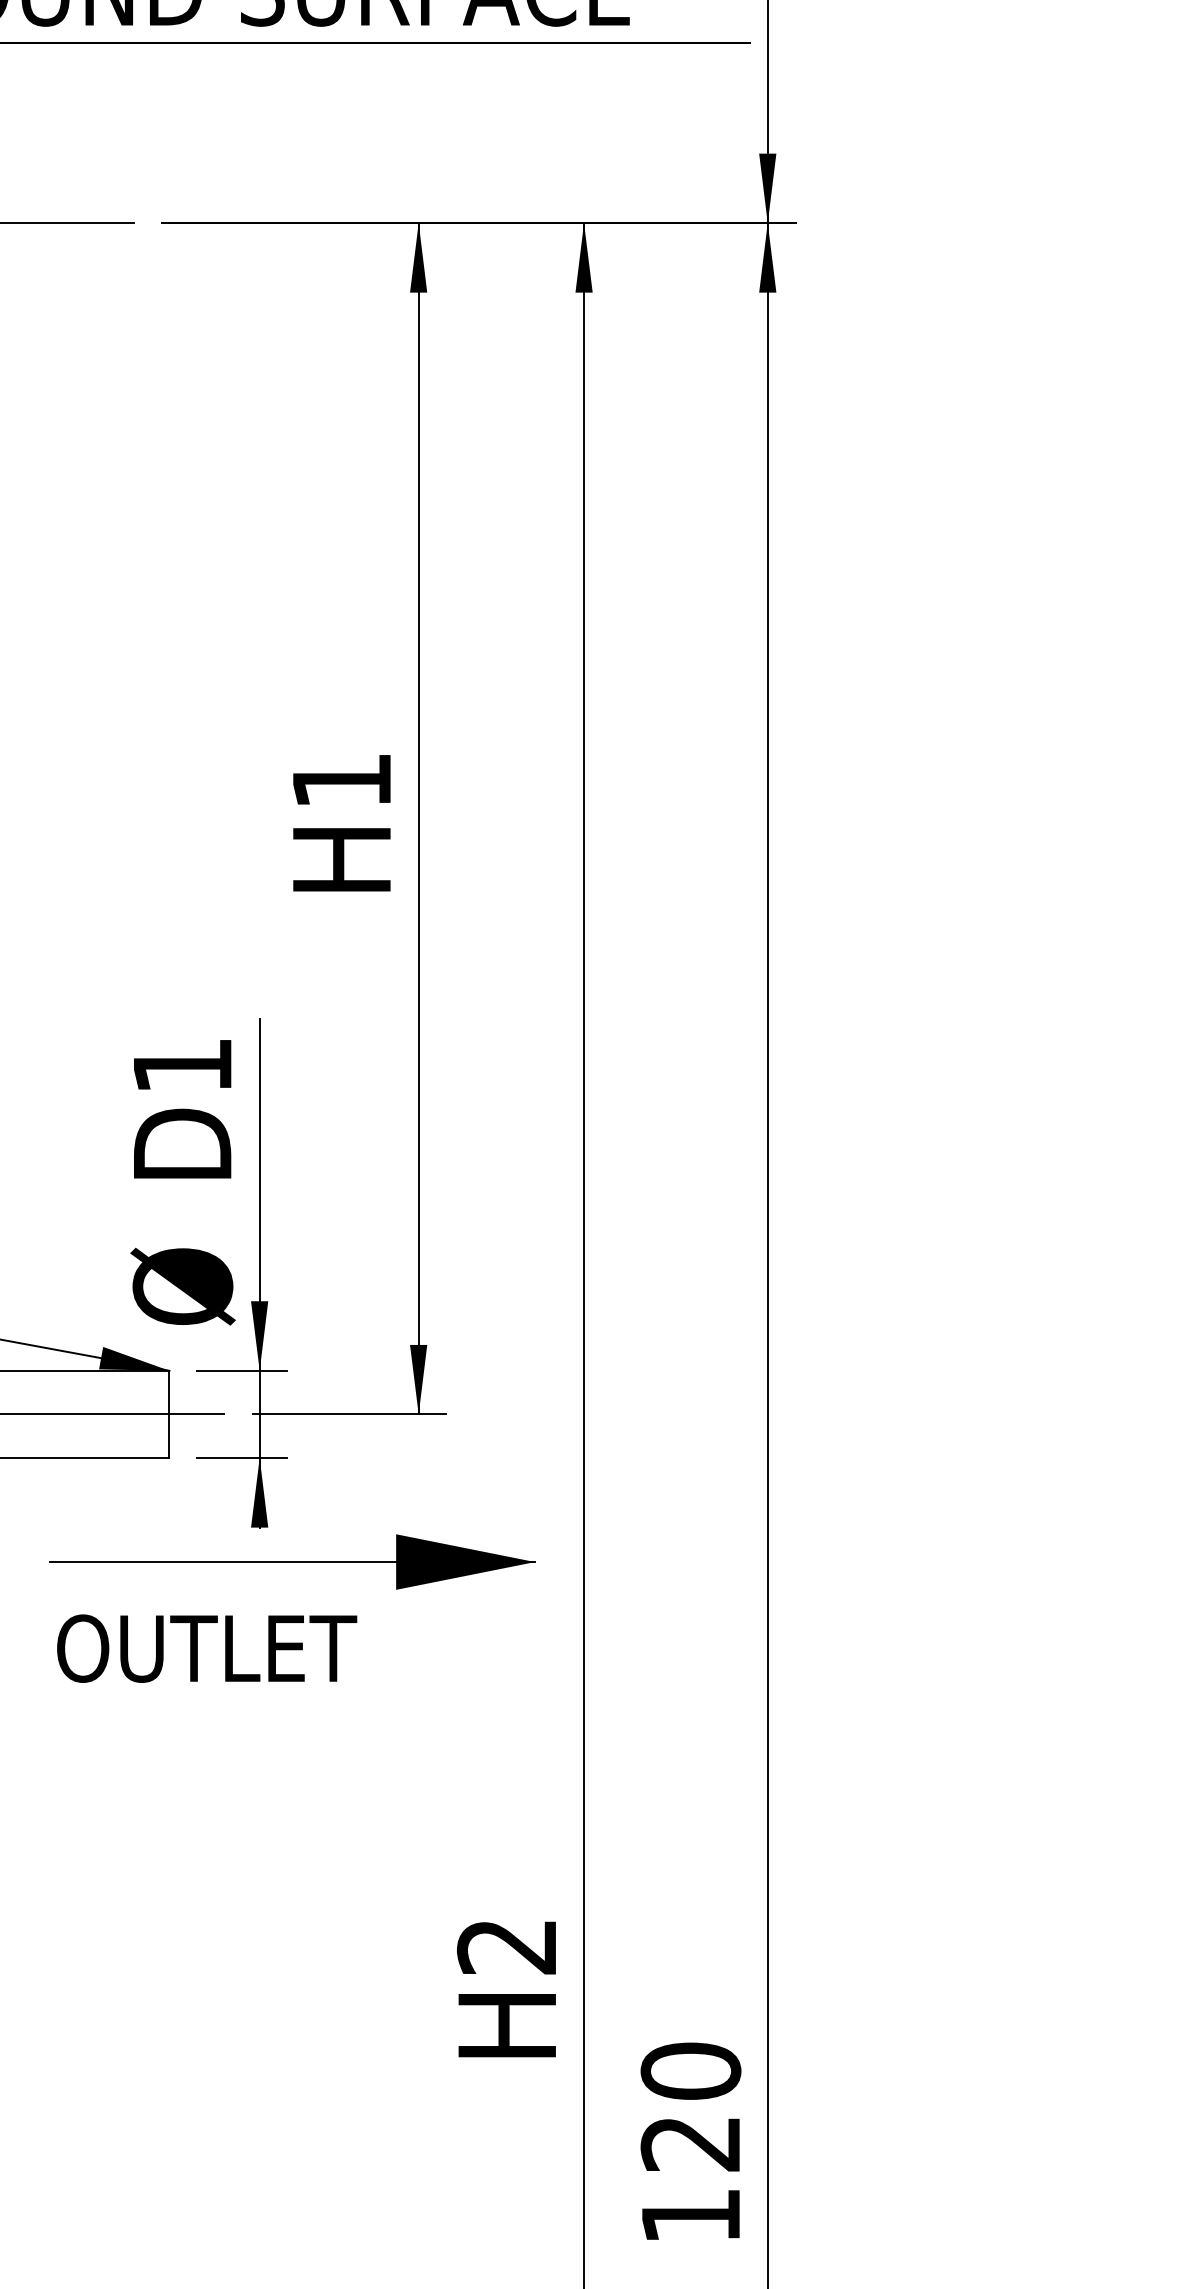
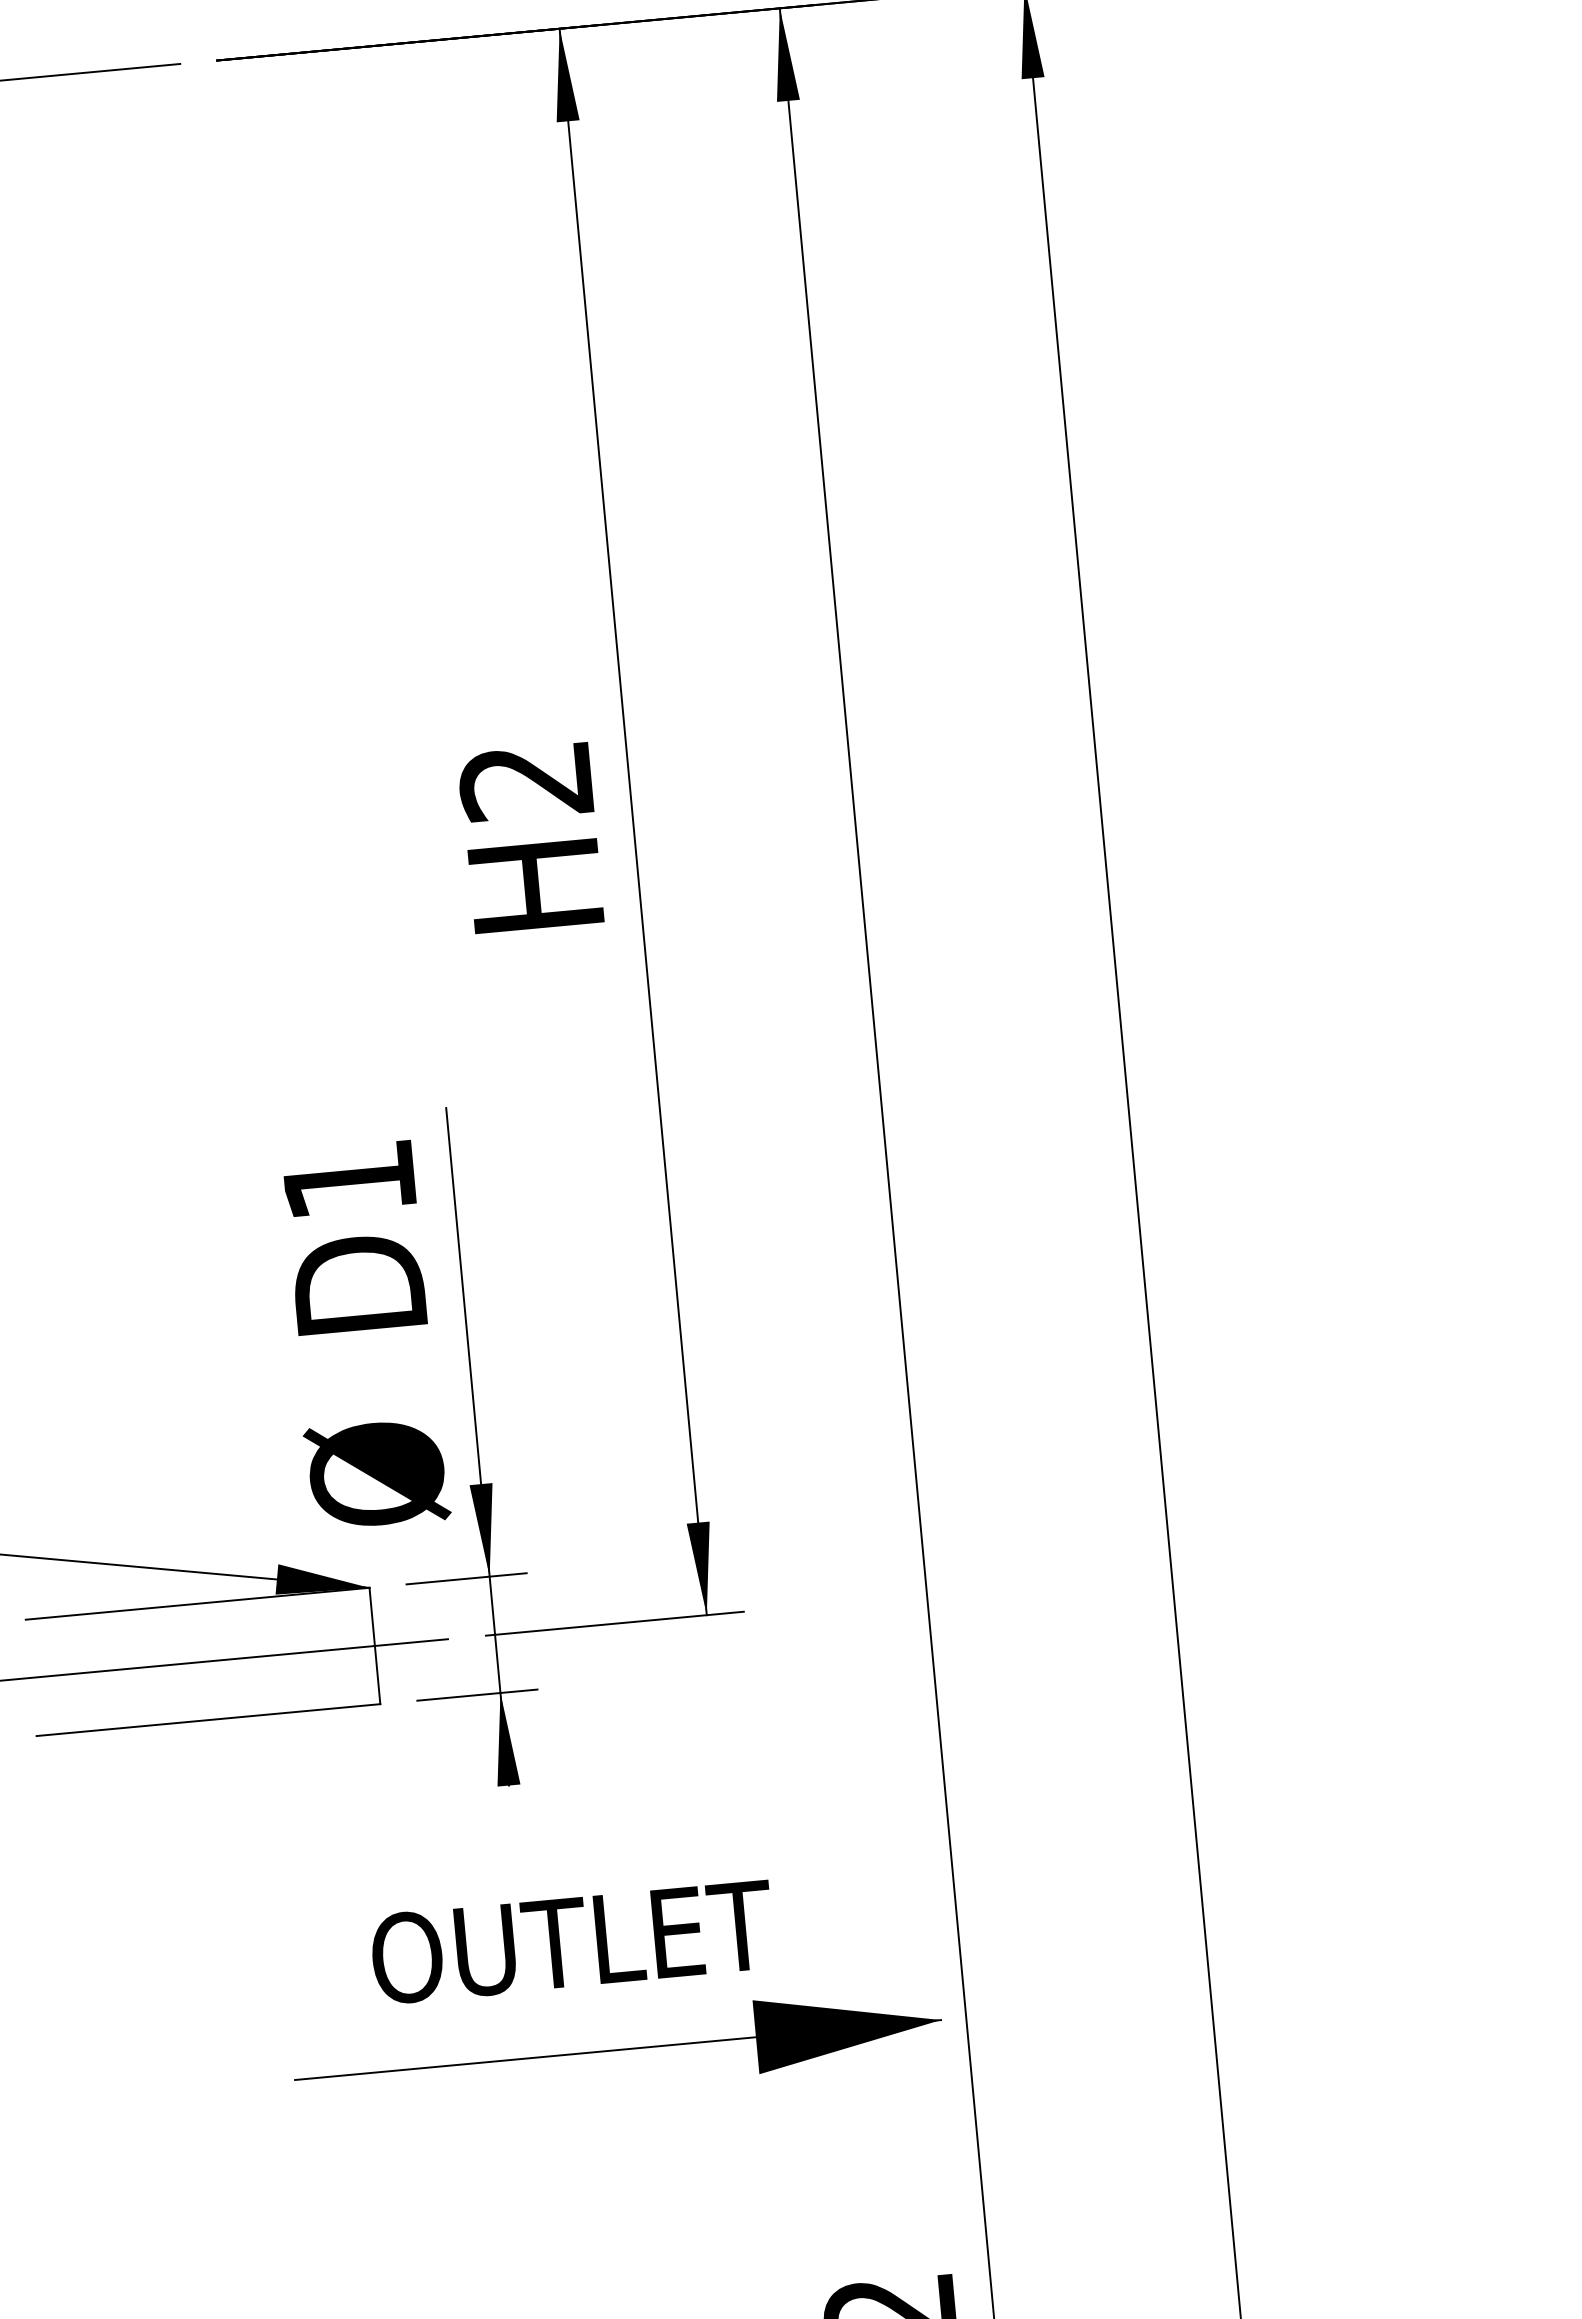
text: (340, 781) -> (524, 781), H1 -> H2
part: (292, 1561) -> (617, 2049), moved
text: (207, 1648) -> (572, 1941), moved

